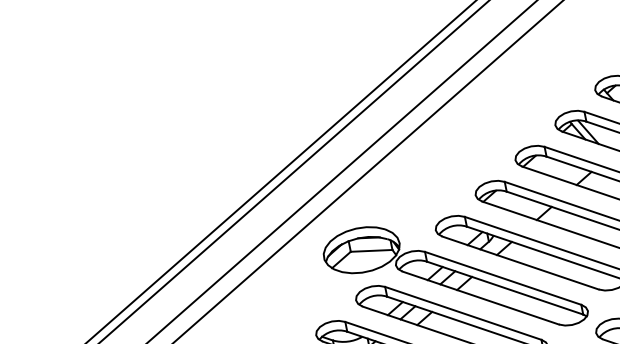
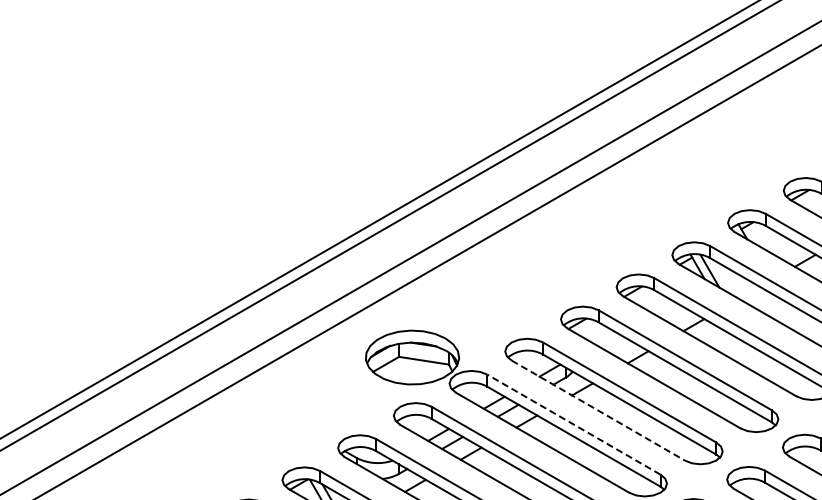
line: (520, 262) -> (598, 410), solid -> dashed
line: (502, 278) -> (573, 424), solid -> dashed

